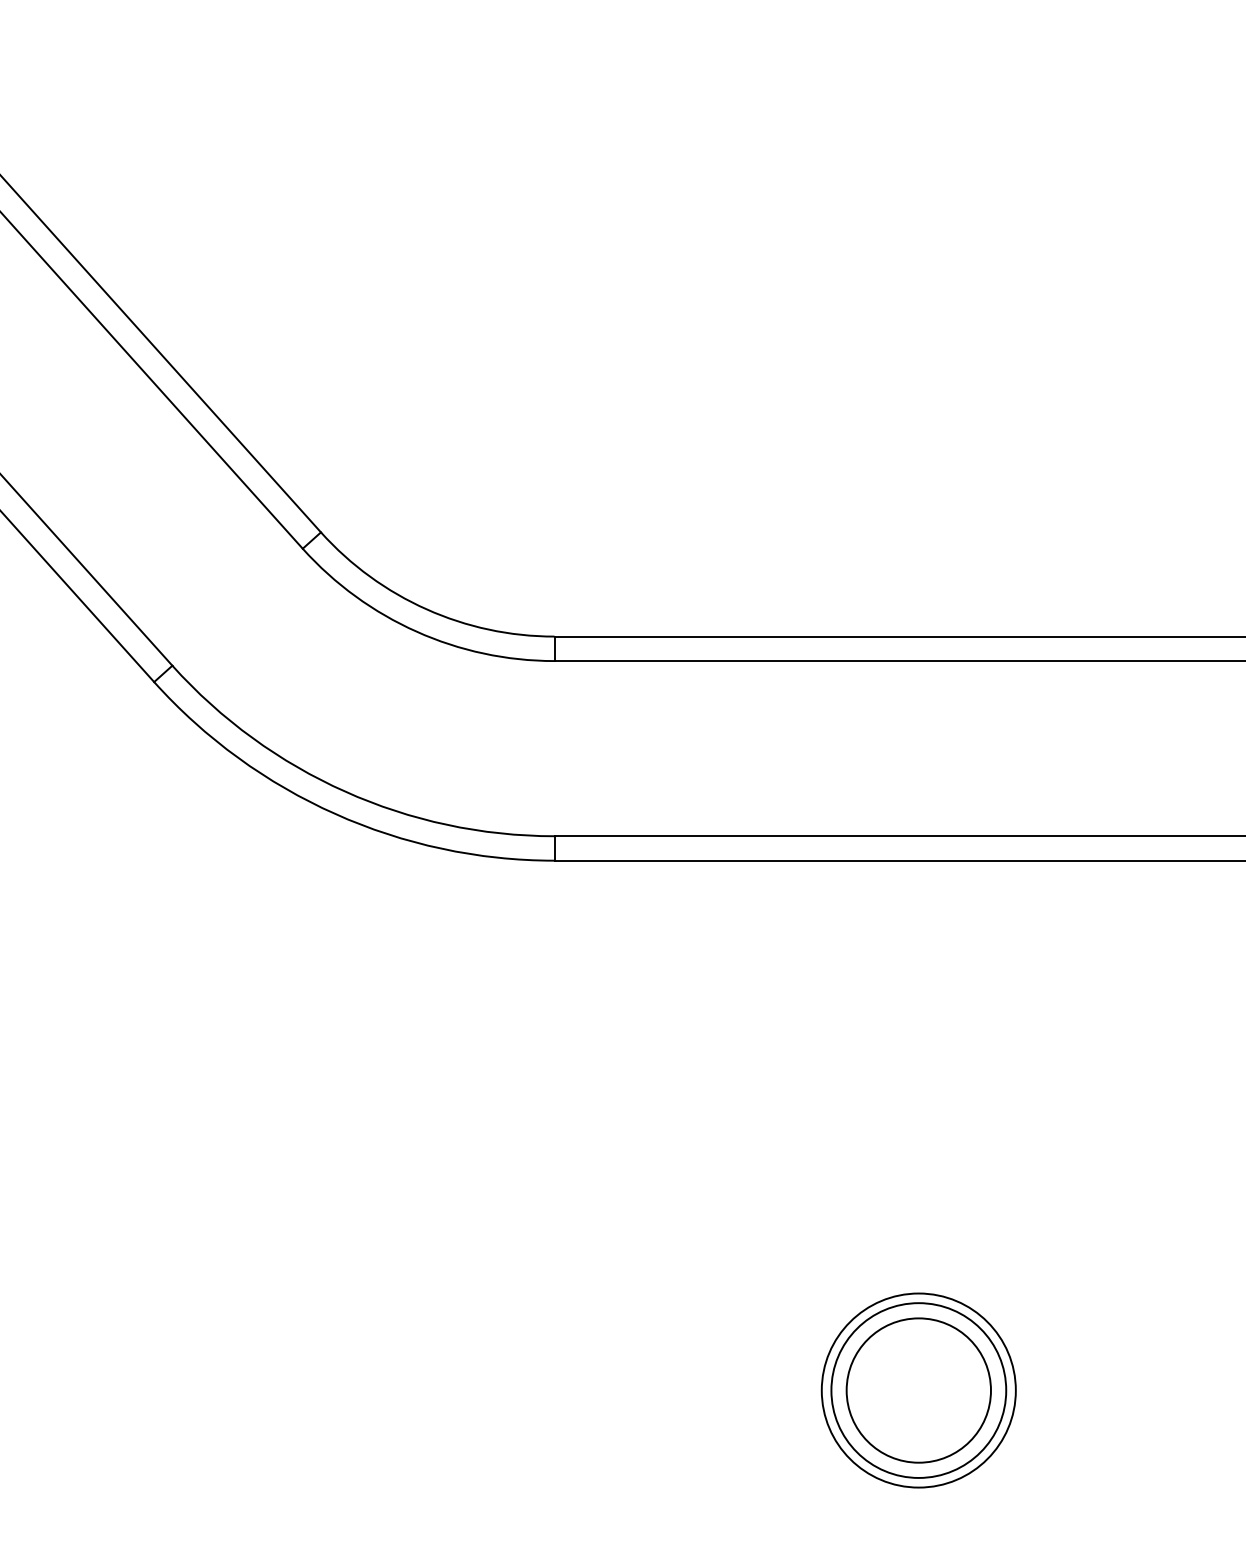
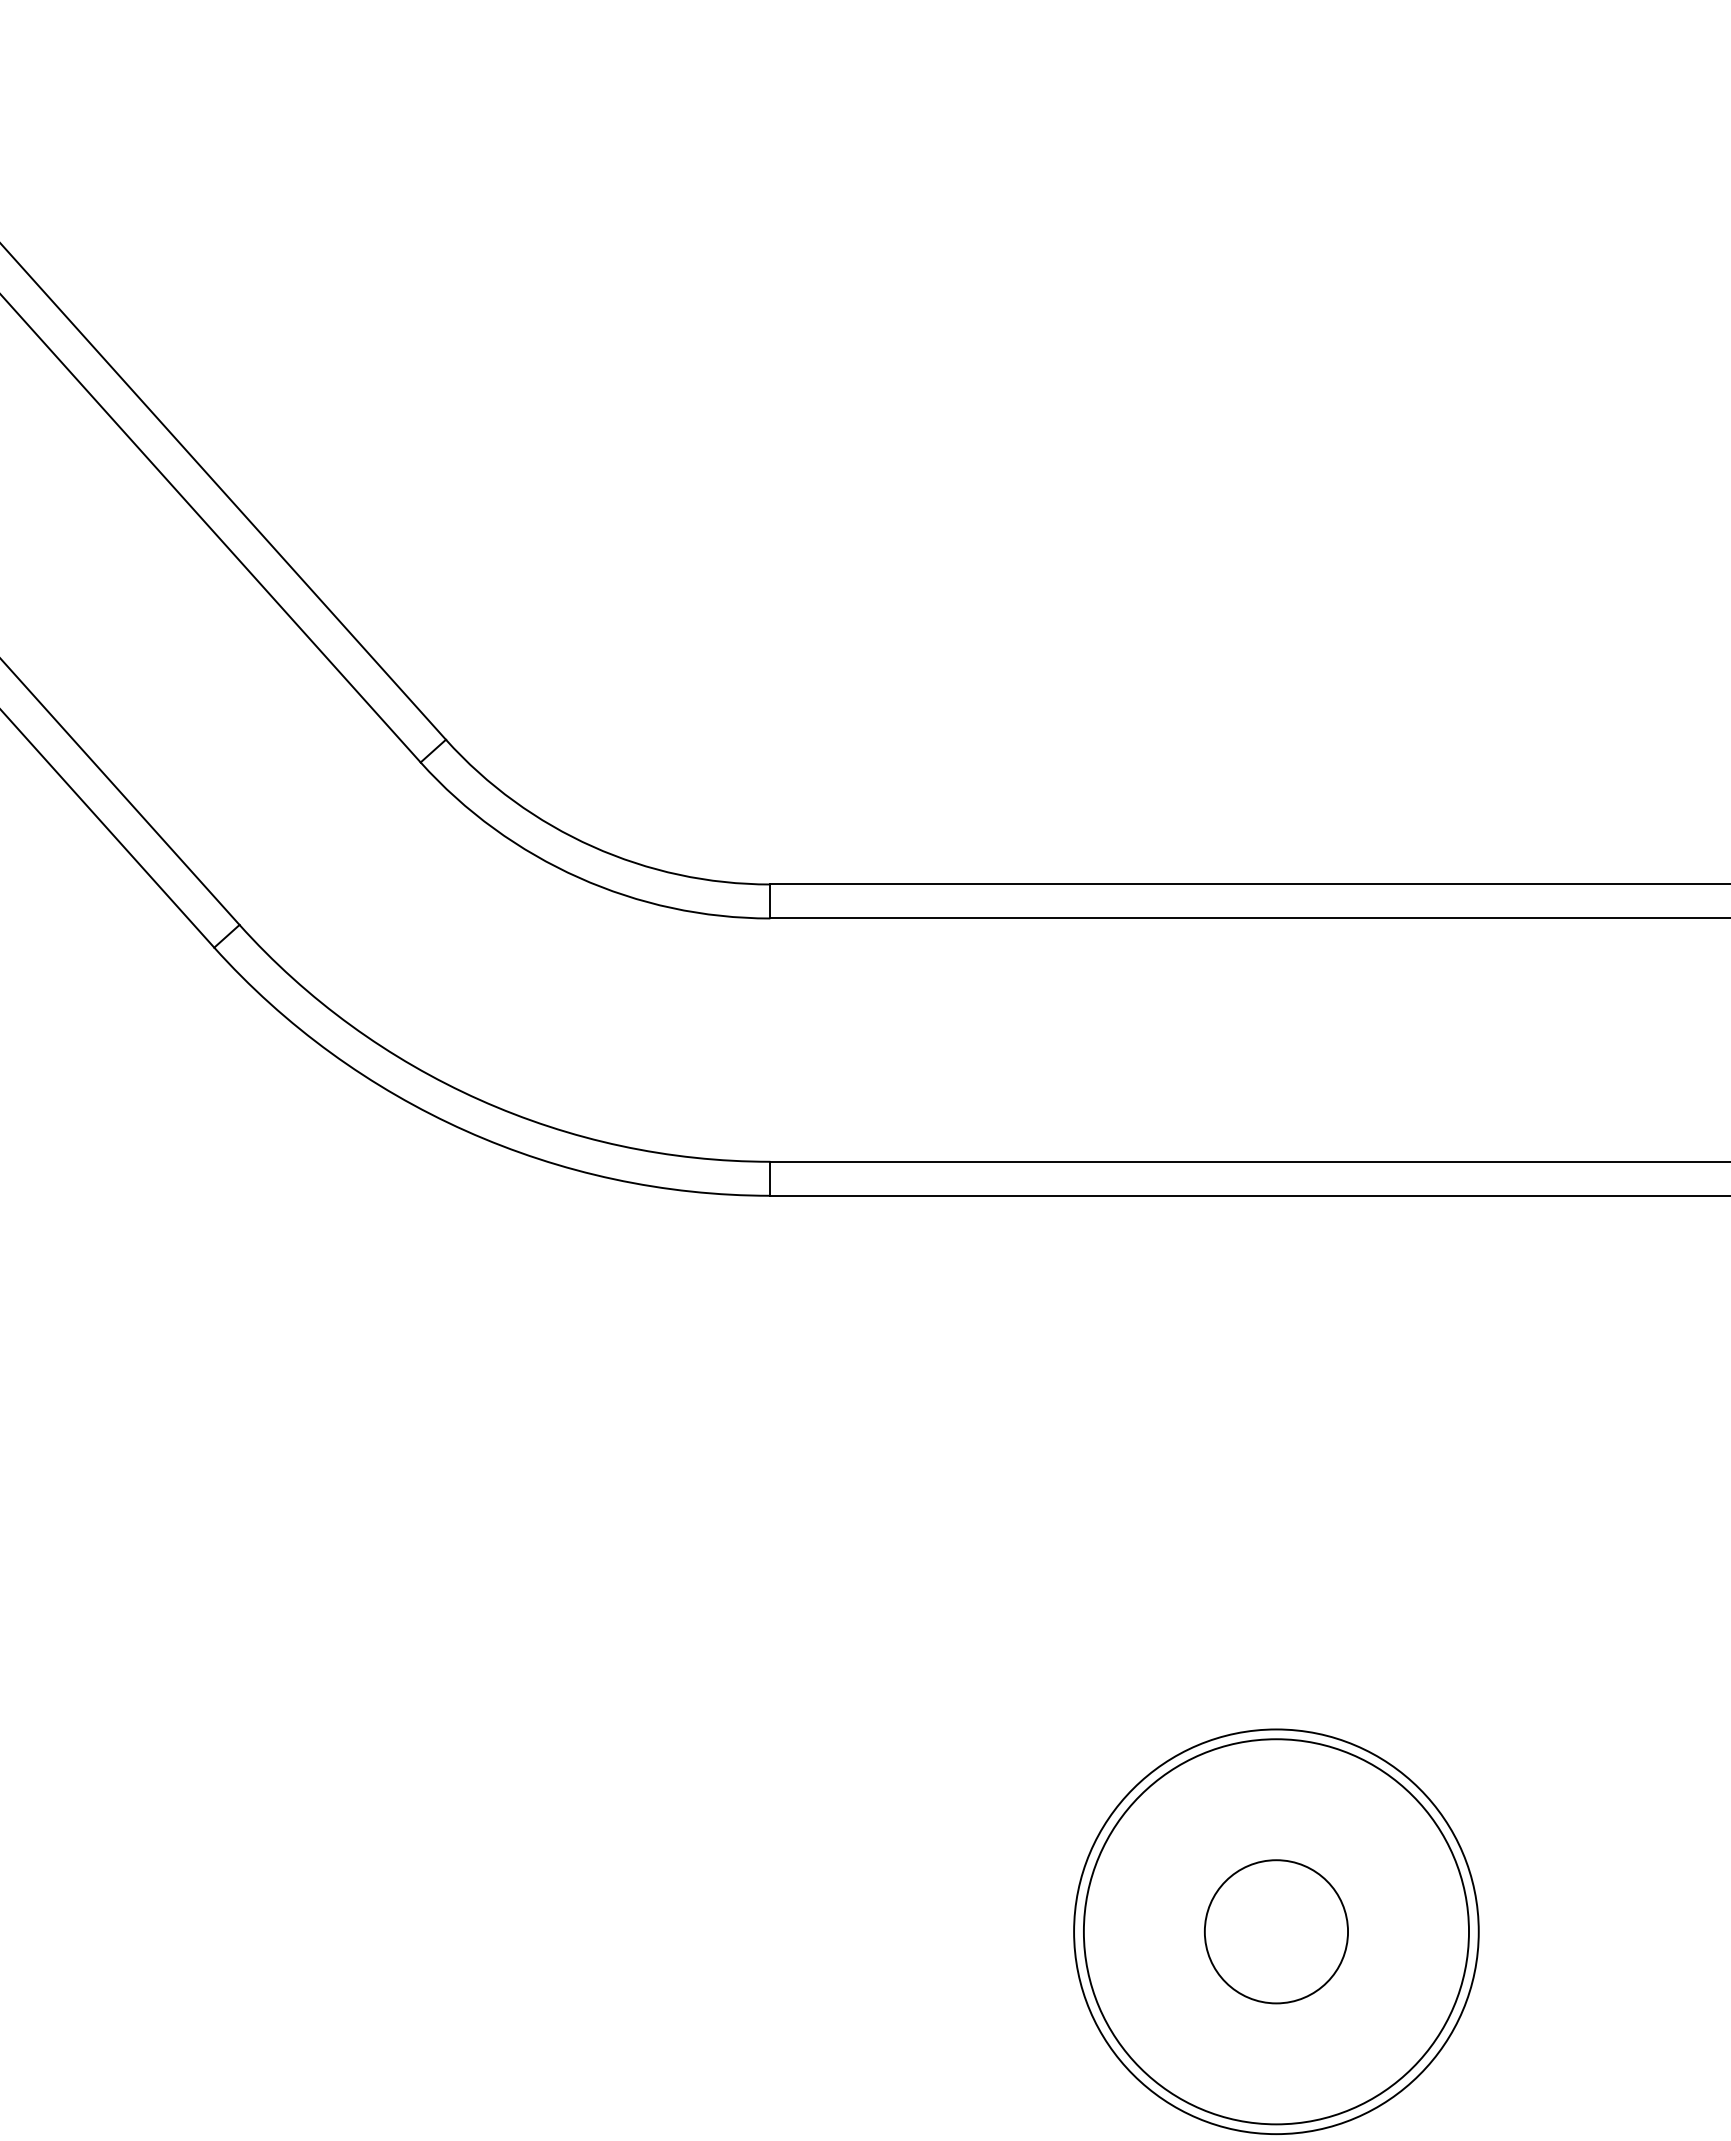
circle: (918, 1390) -> (1275, 1931), size x1.43
circle: (918, 1390) -> (1276, 1931), size x0.71
circle: (918, 1390) -> (1276, 1931), size x1.67

